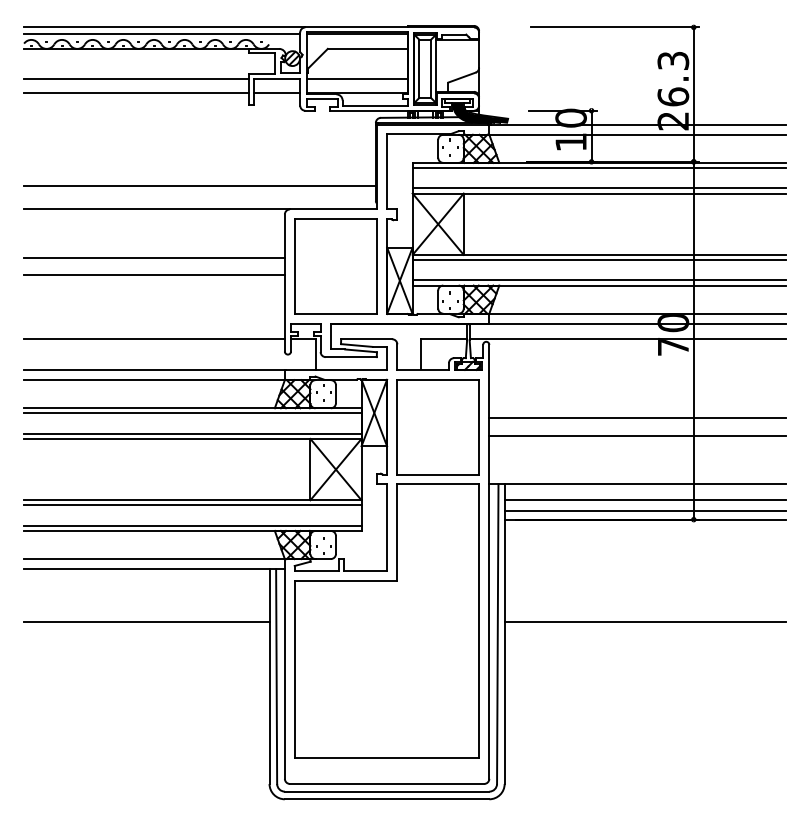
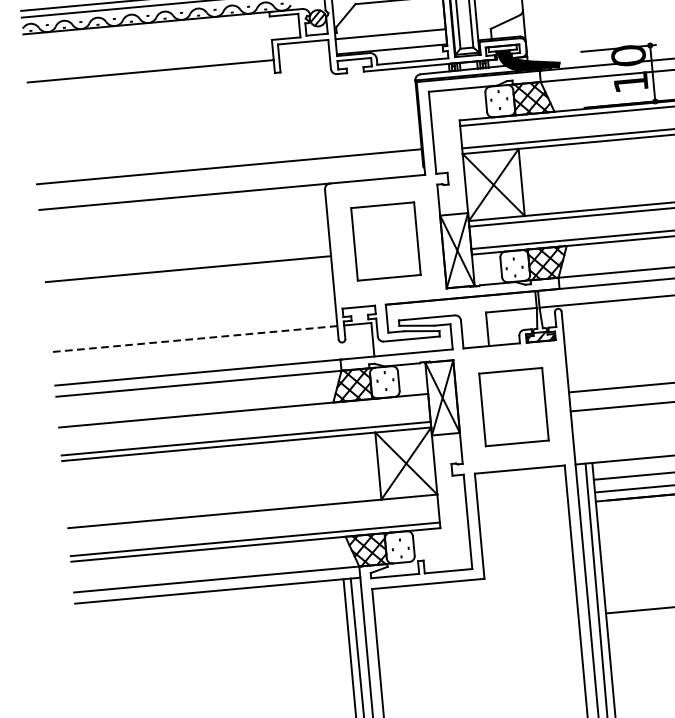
line: (136, 79) -> (149, 56), removed
line: (277, 92) -> (304, 56), removed
line: (154, 257) -> (186, 249), removed
part: (335, 266) -> (385, 241), size x0.7
line: (154, 339) -> (194, 339), solid -> dashed
line: (192, 413) -> (243, 416), removed
part: (437, 427) -> (513, 407), size x0.7
line: (192, 505) -> (252, 517), removed
line: (146, 621) -> (214, 648), removed

